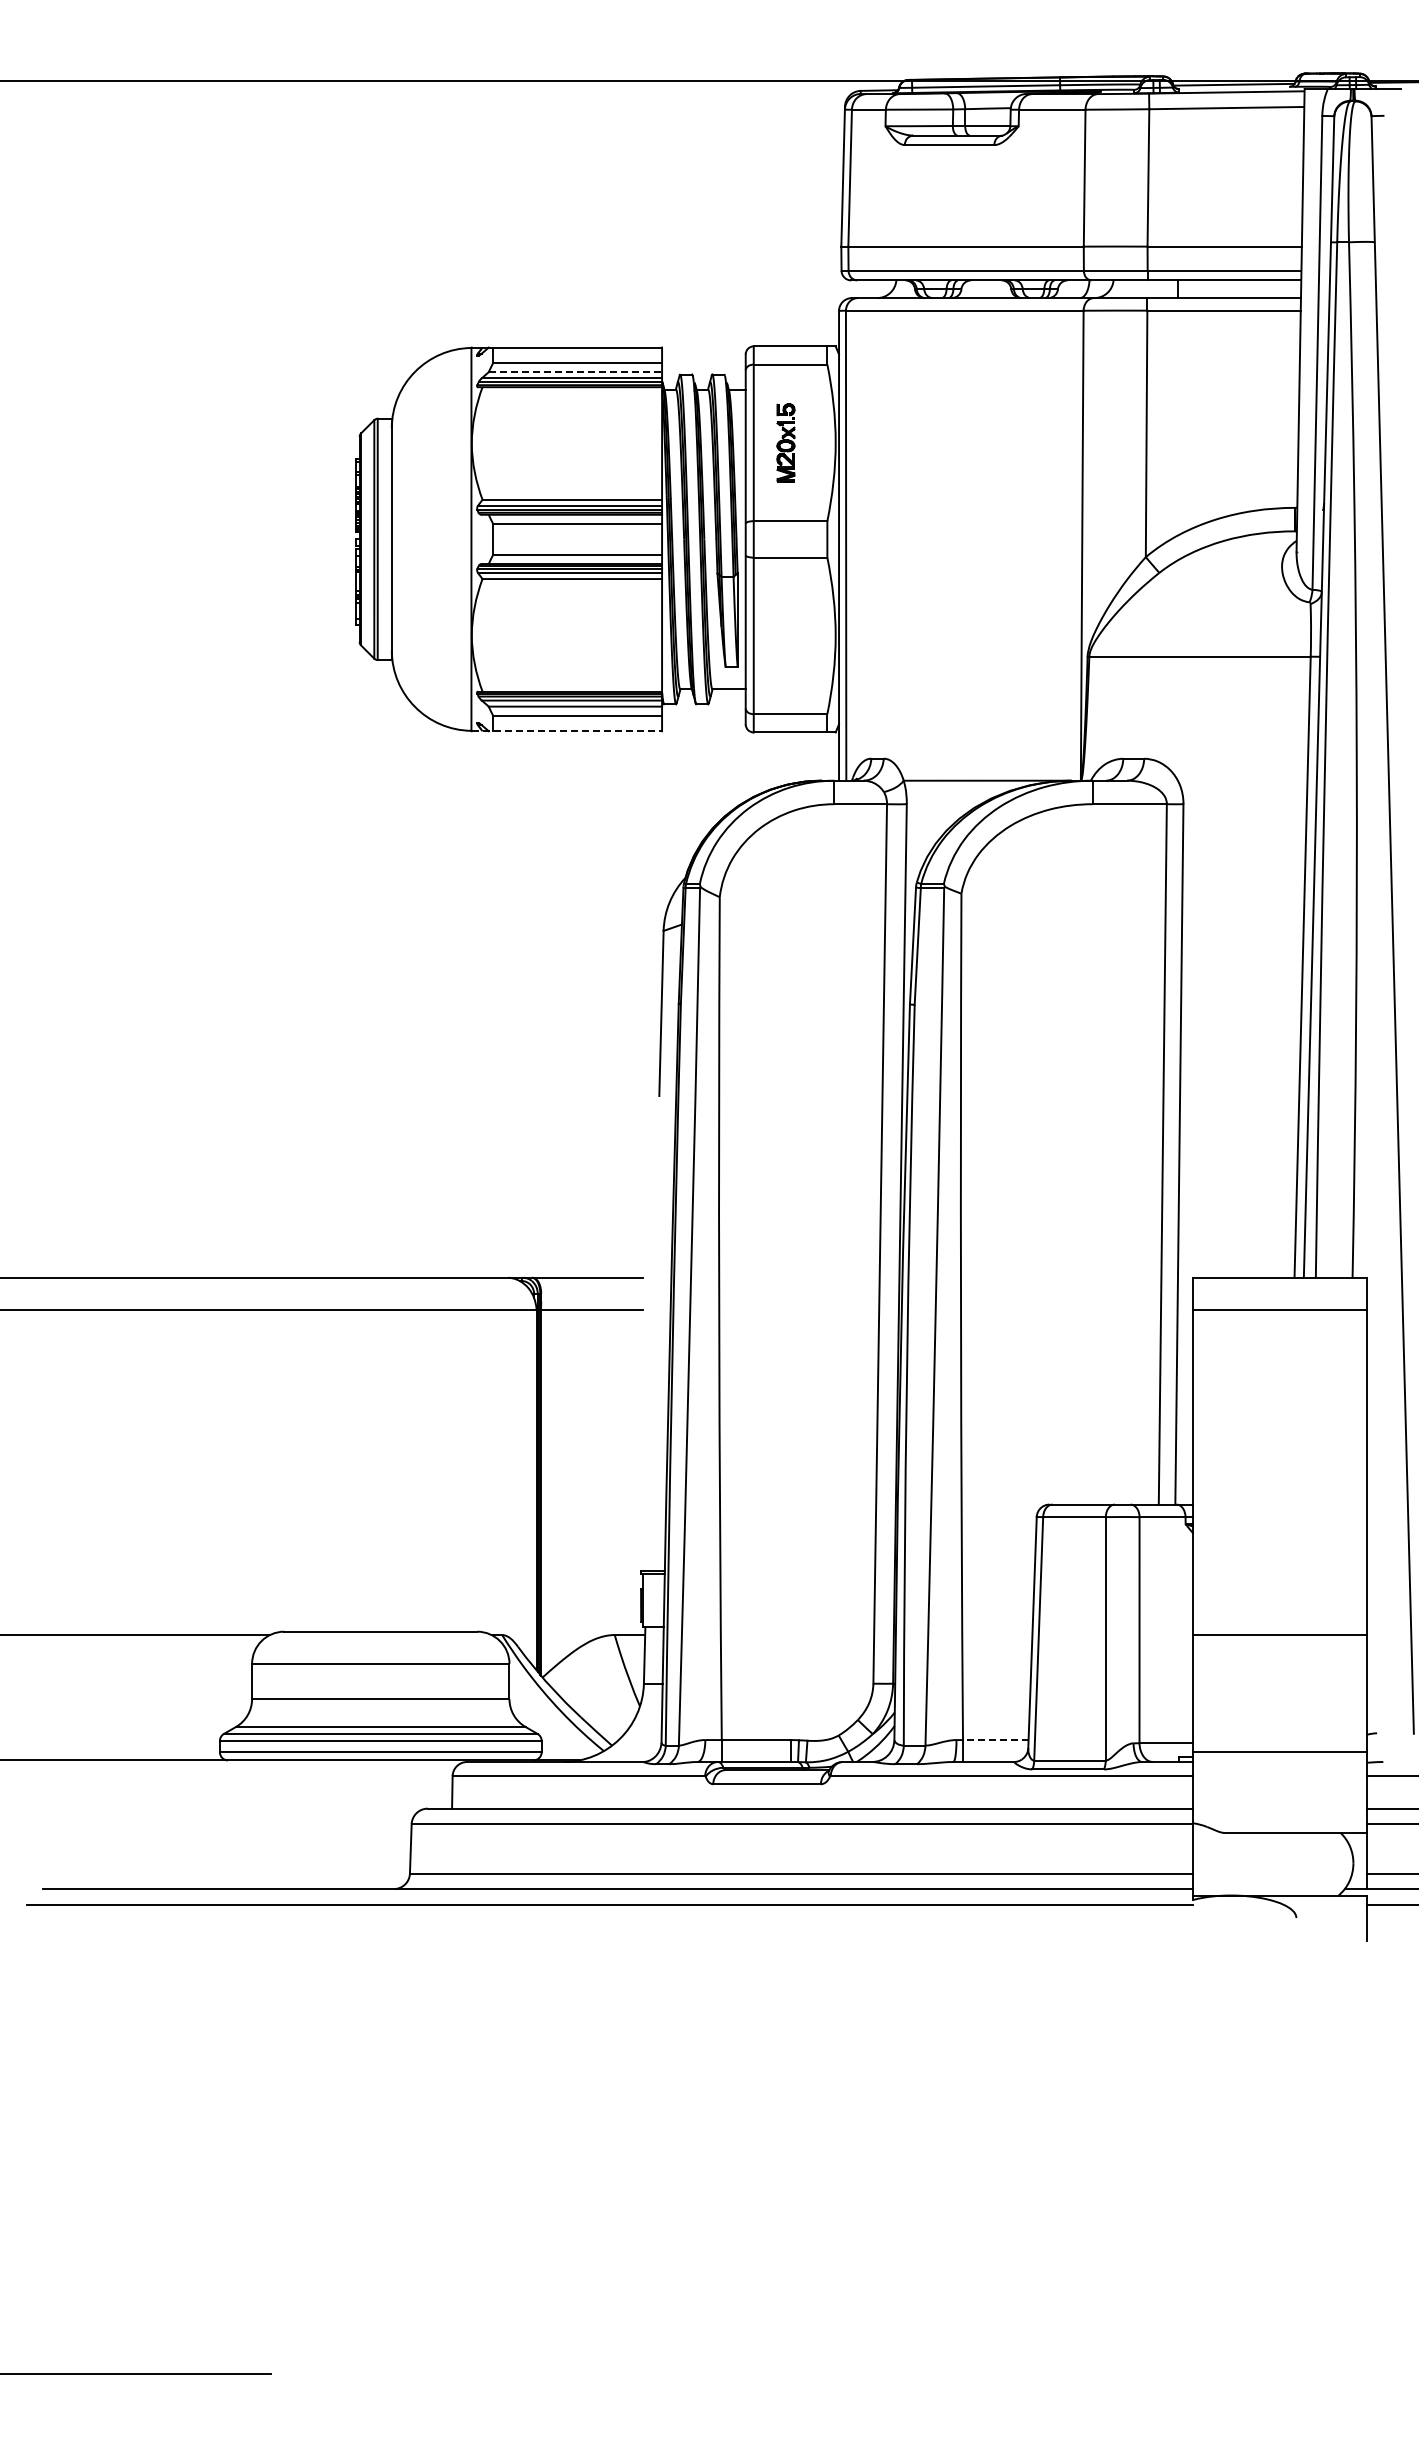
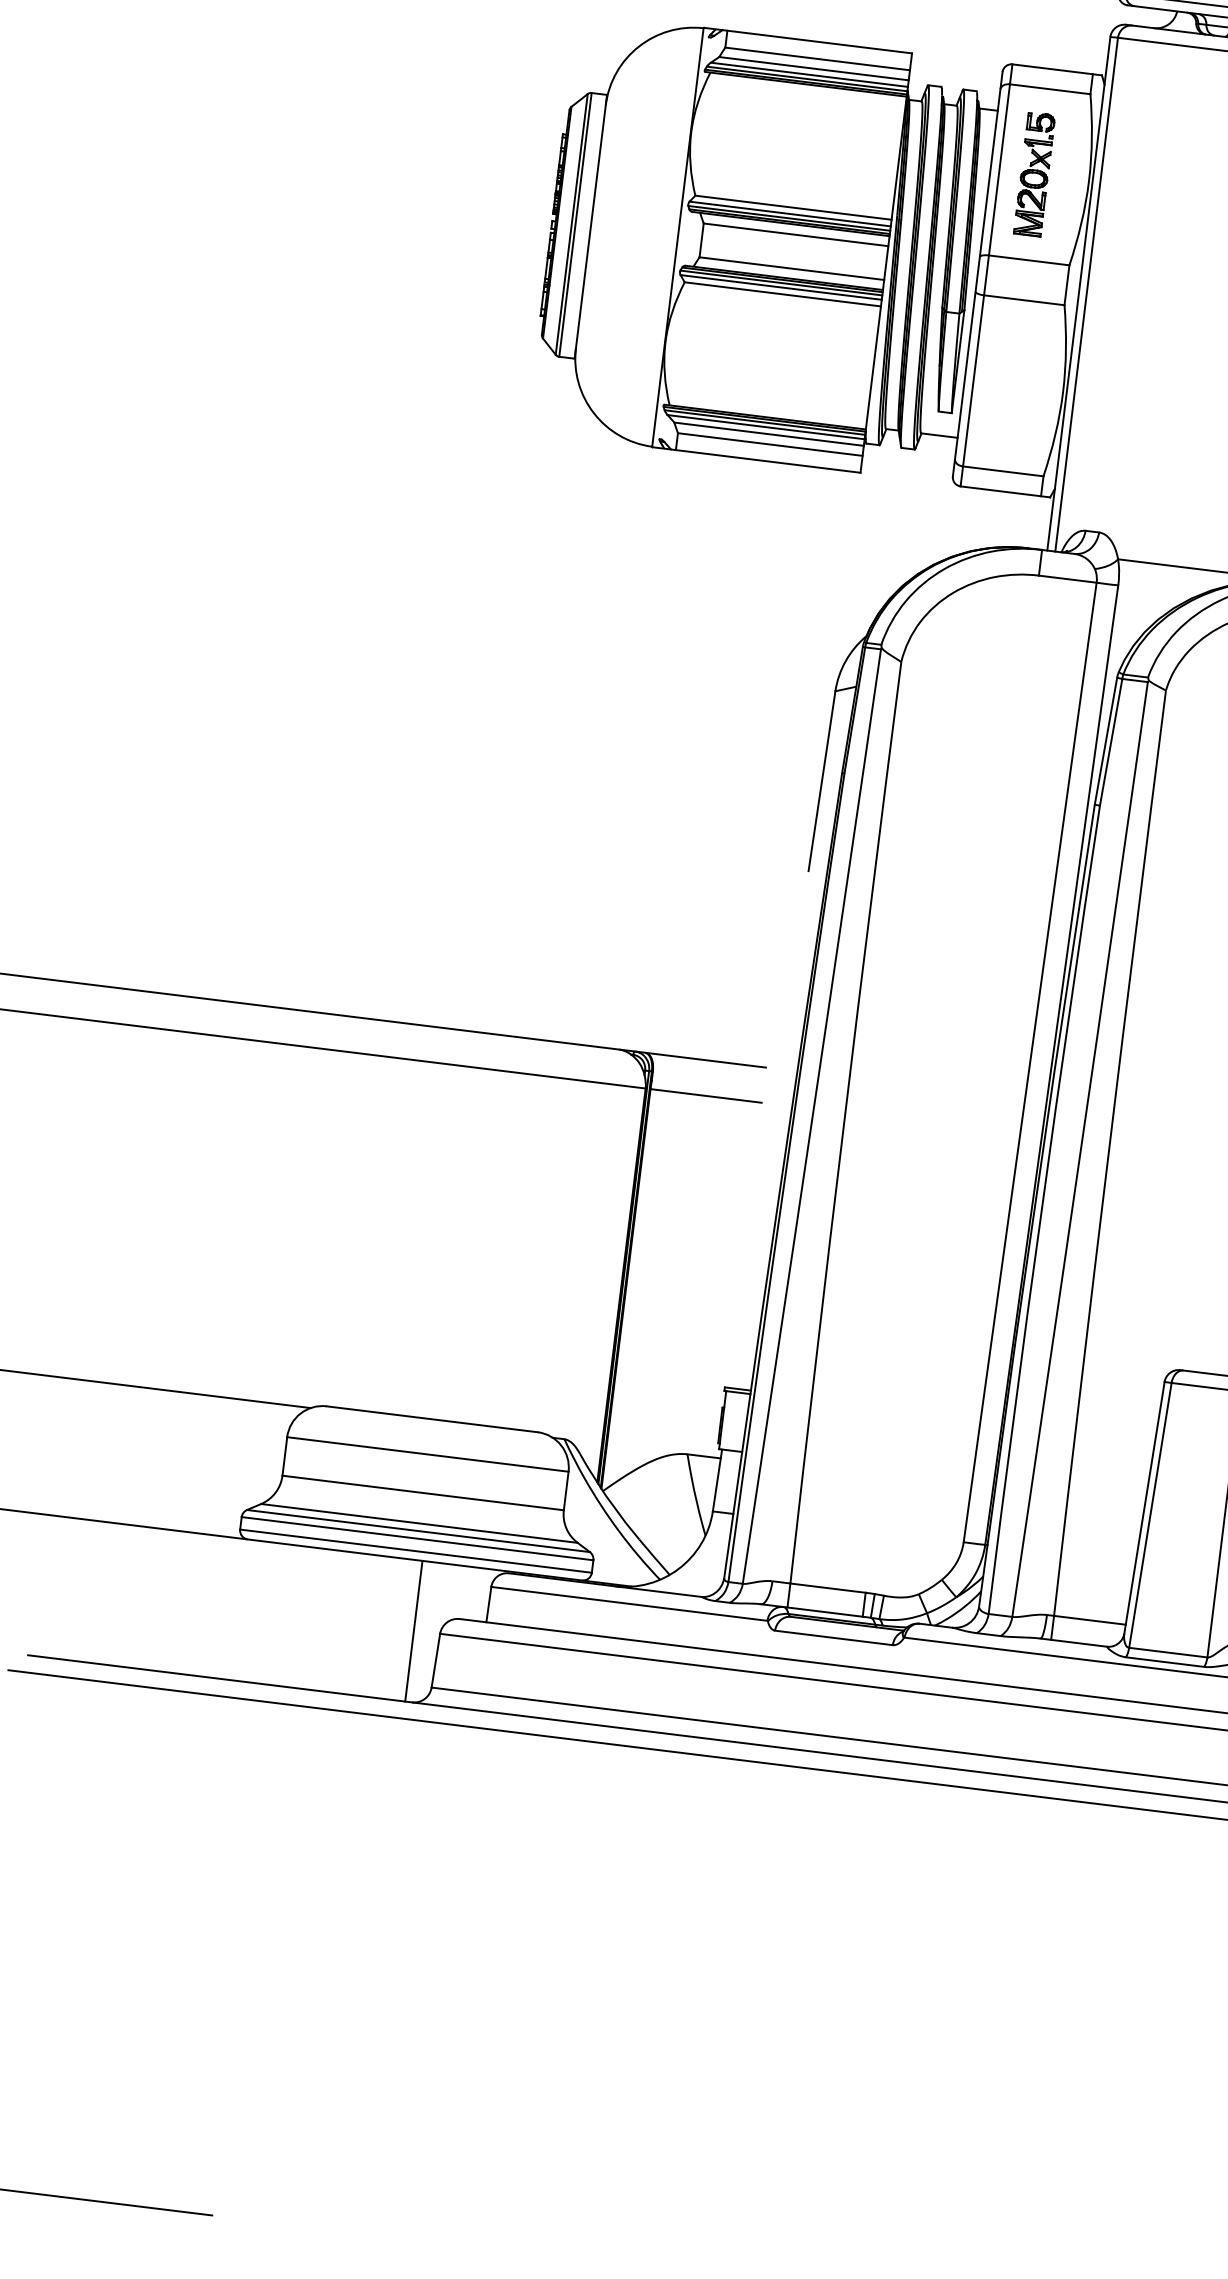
line: (575, 372) -> (814, 69), dashed -> solid
part: (785, 442) -> (1034, 173), size x1.43
line: (567, 731) -> (757, 460), dashed -> solid
line: (995, 1740) -> (1089, 1620), dashed -> solid
line: (387, 1824) -> (413, 1630), added

